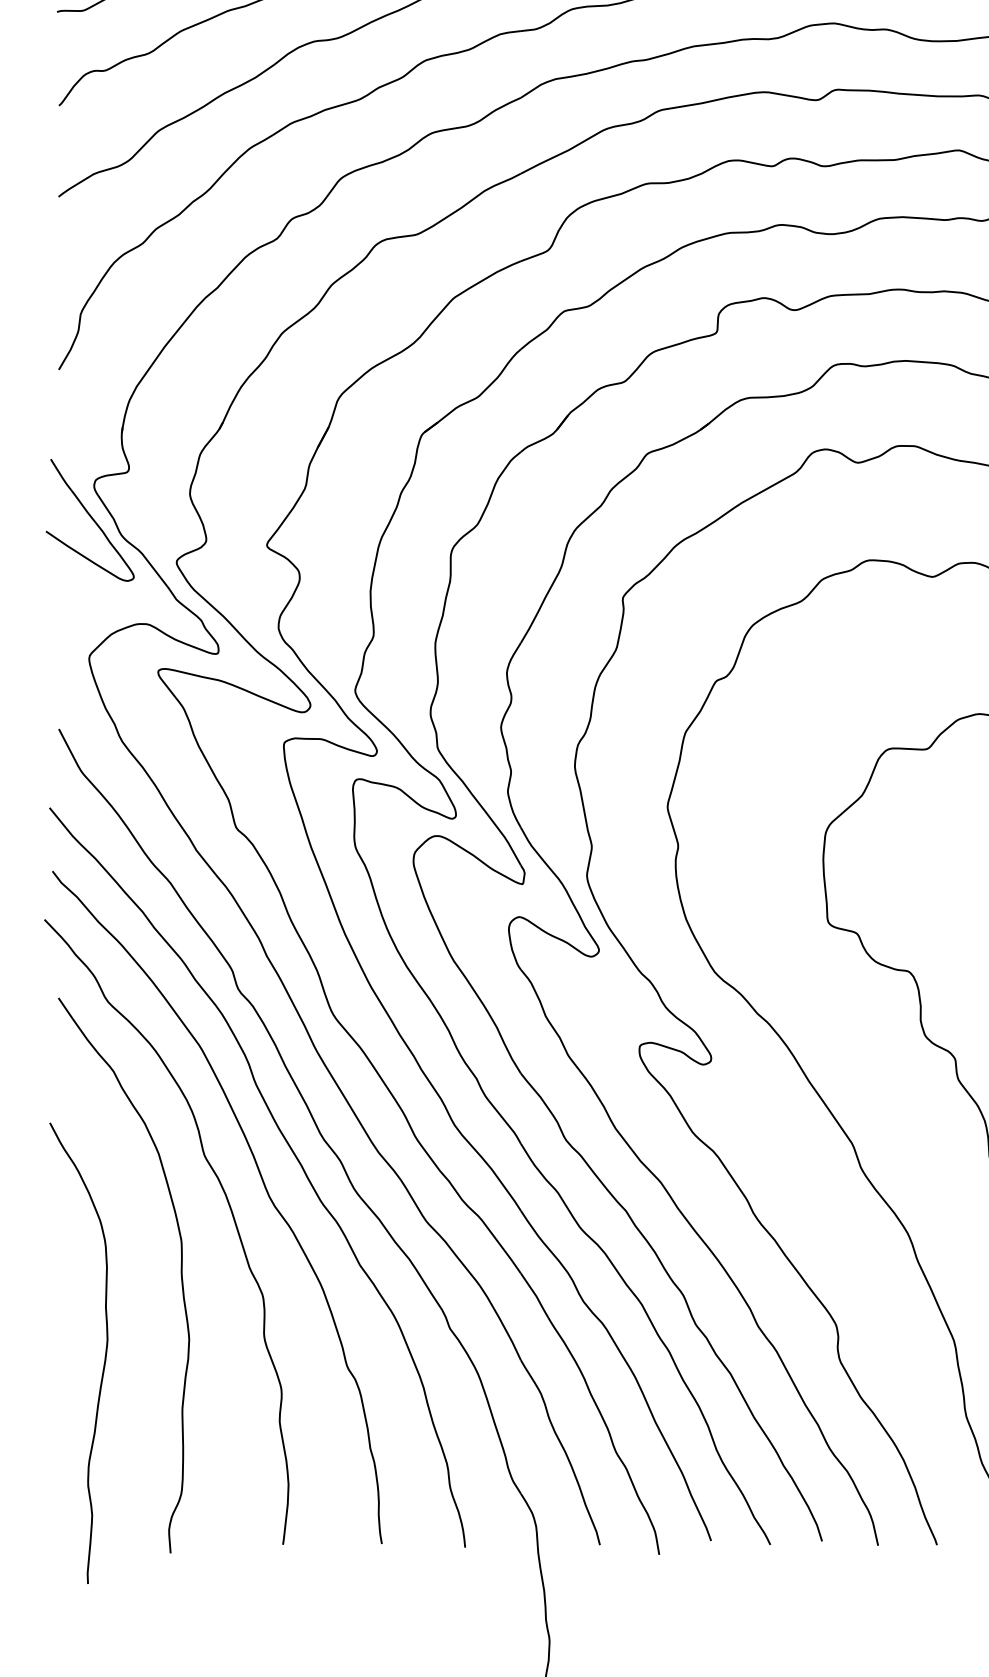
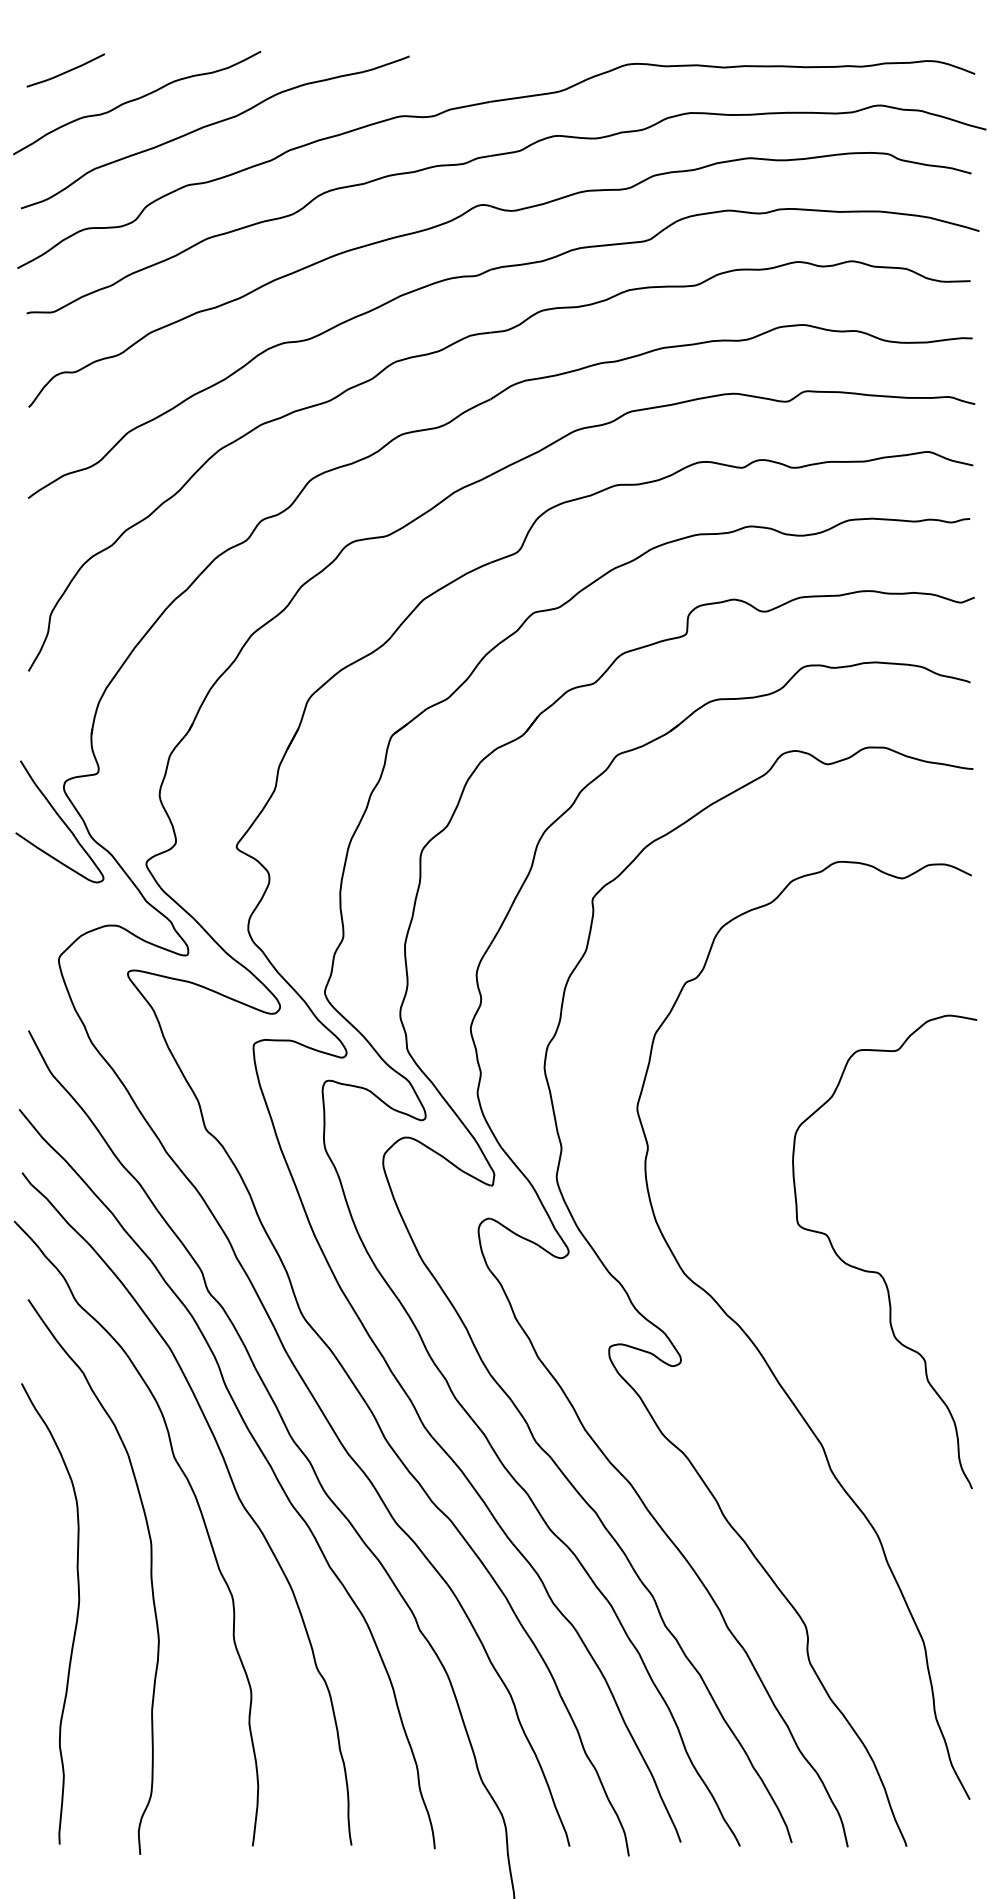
curve: (104, 1353) -> (76, 1614), moved

